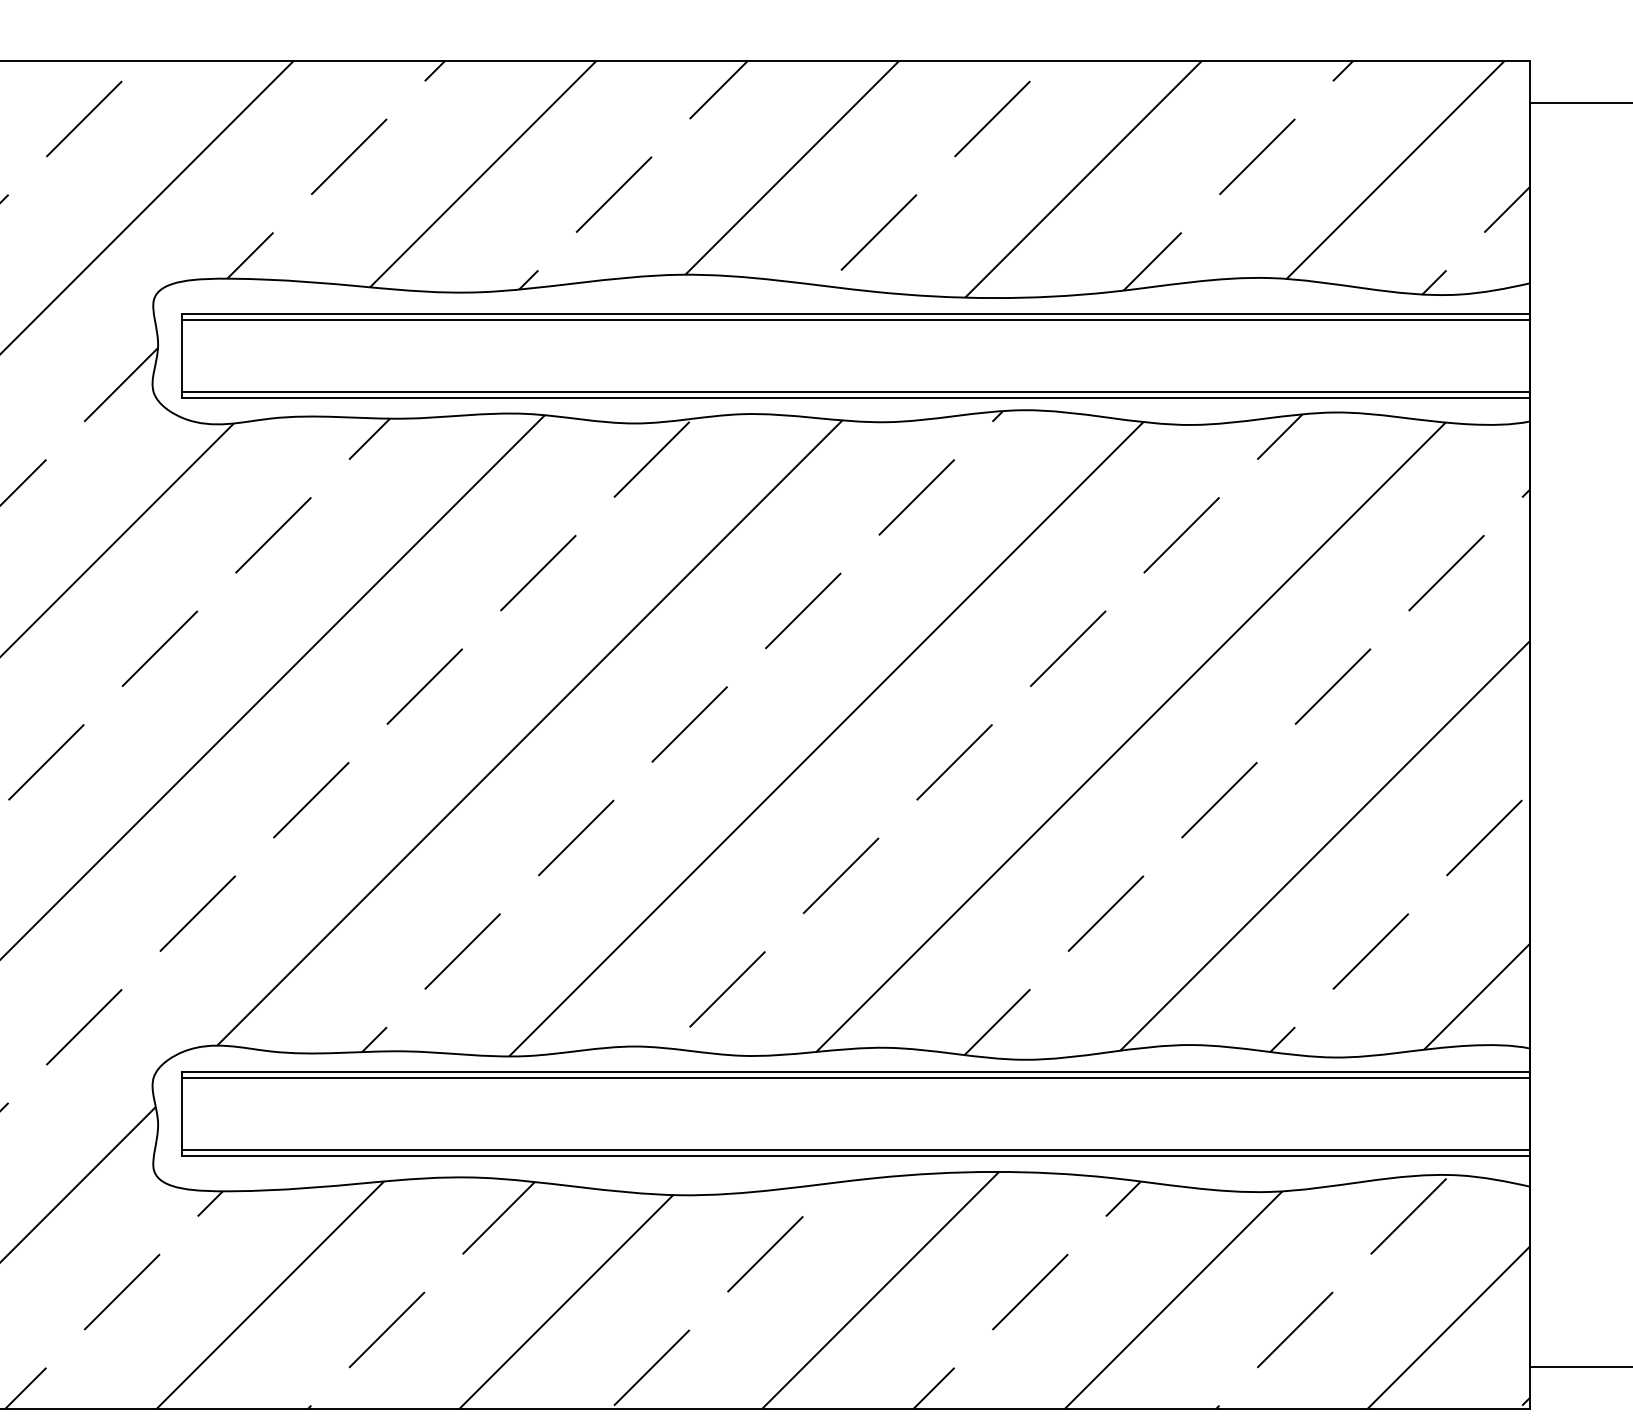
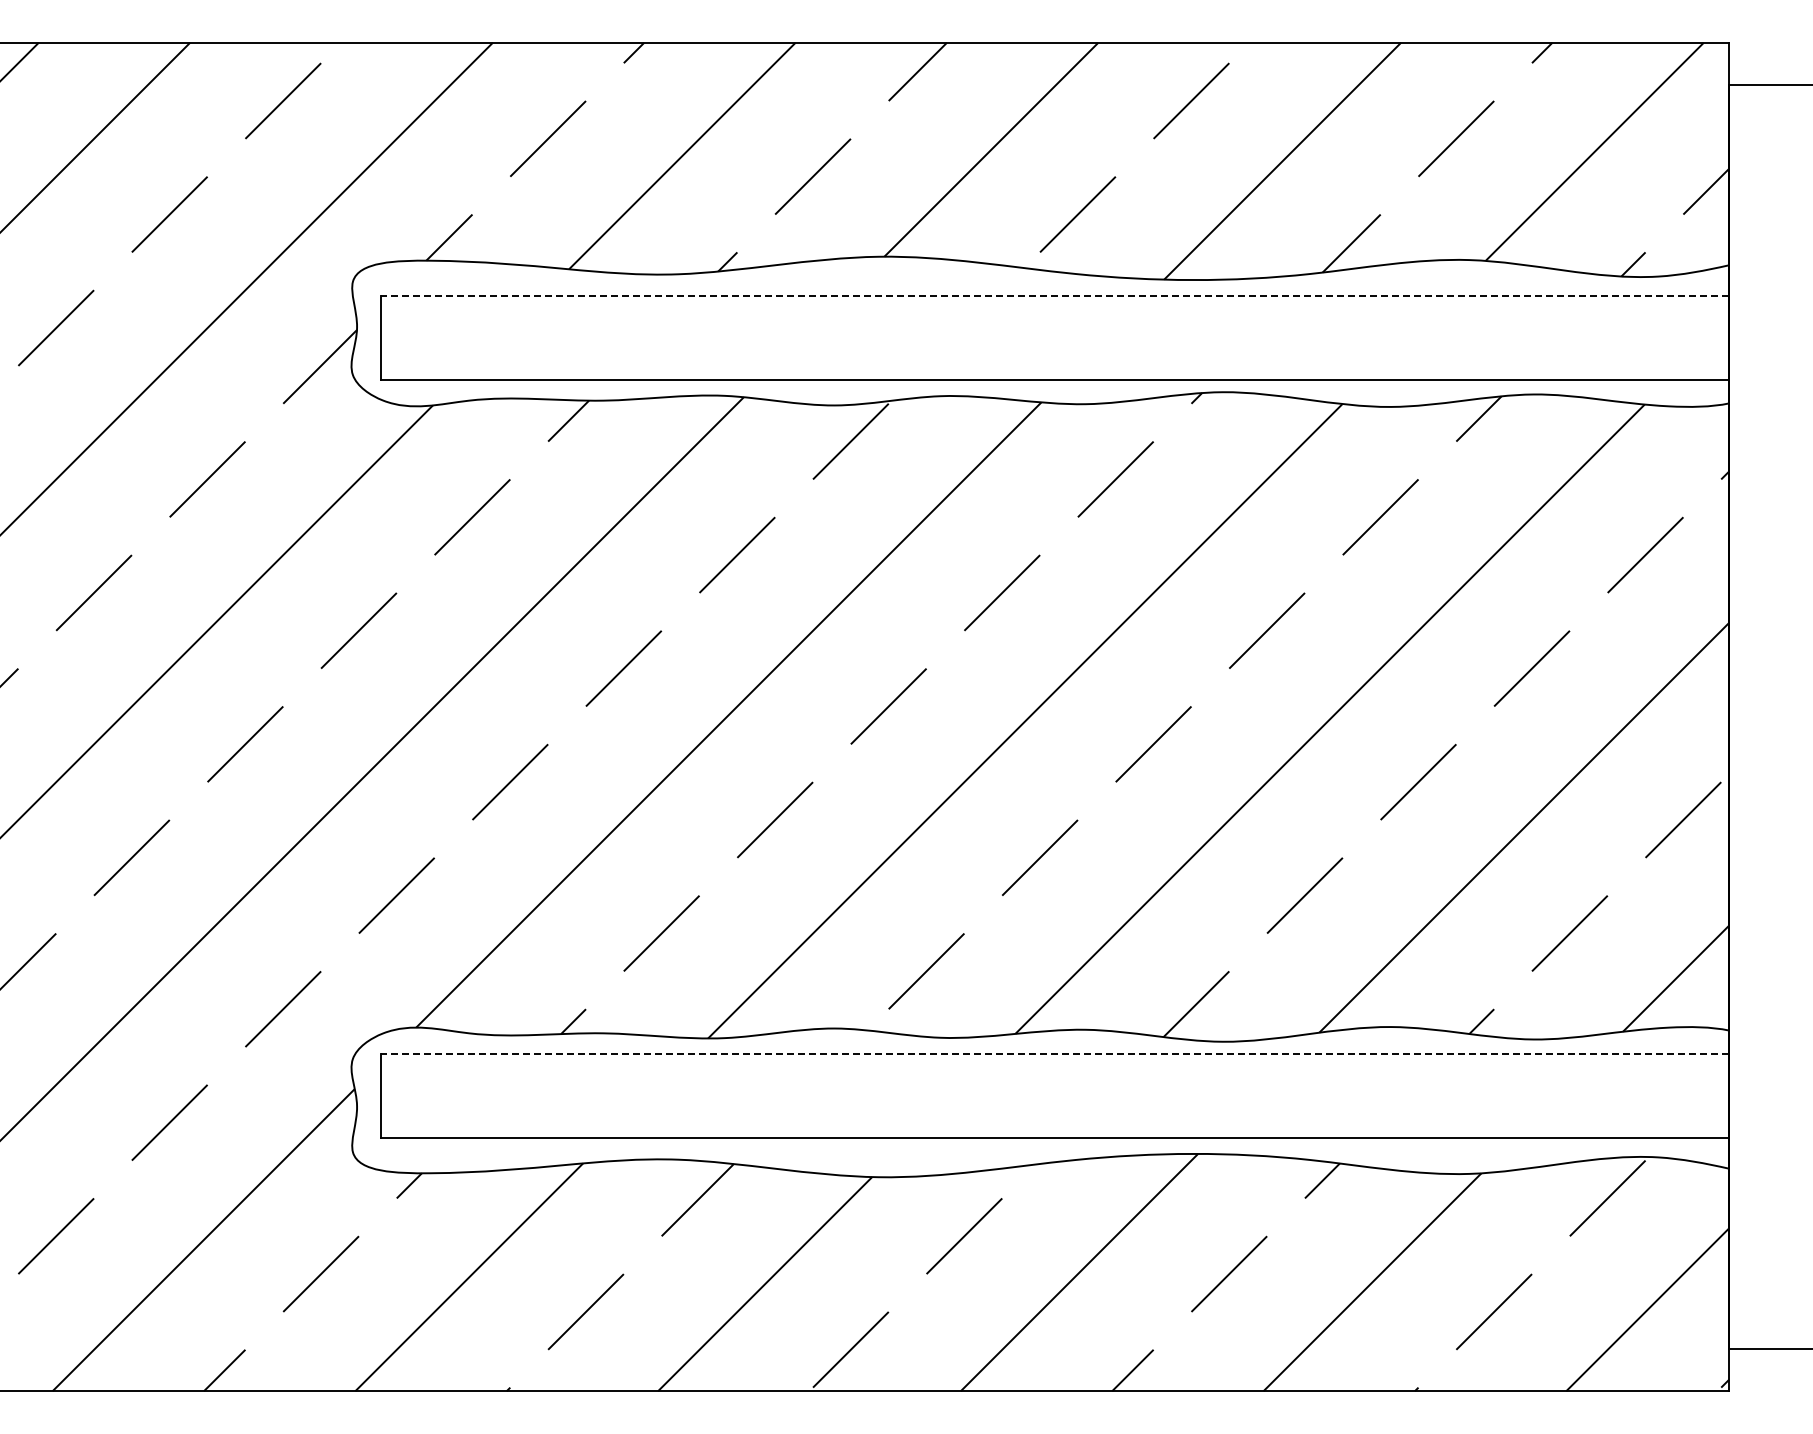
line: (855, 313) -> (1054, 295), solid -> dashed
line: (855, 319) -> (1054, 301), removed
line: (855, 391) -> (1054, 373), removed
line: (855, 1072) -> (1054, 1054), solid -> dashed
line: (855, 1078) -> (1054, 1060), removed
line: (855, 1150) -> (1054, 1132), removed

